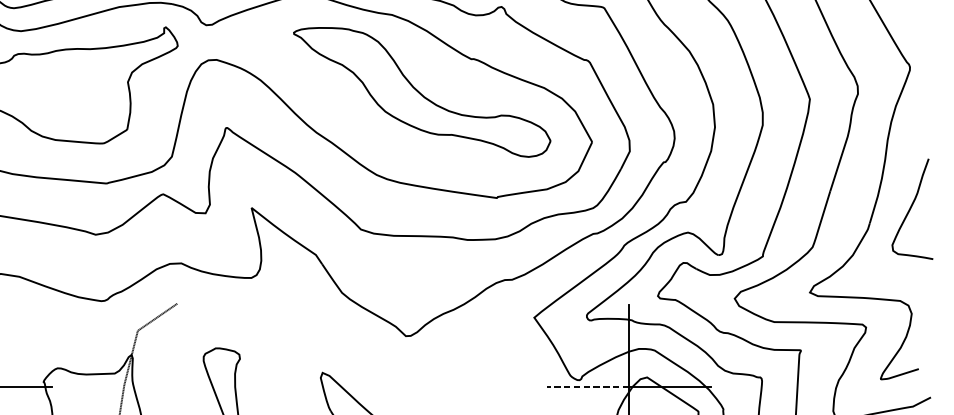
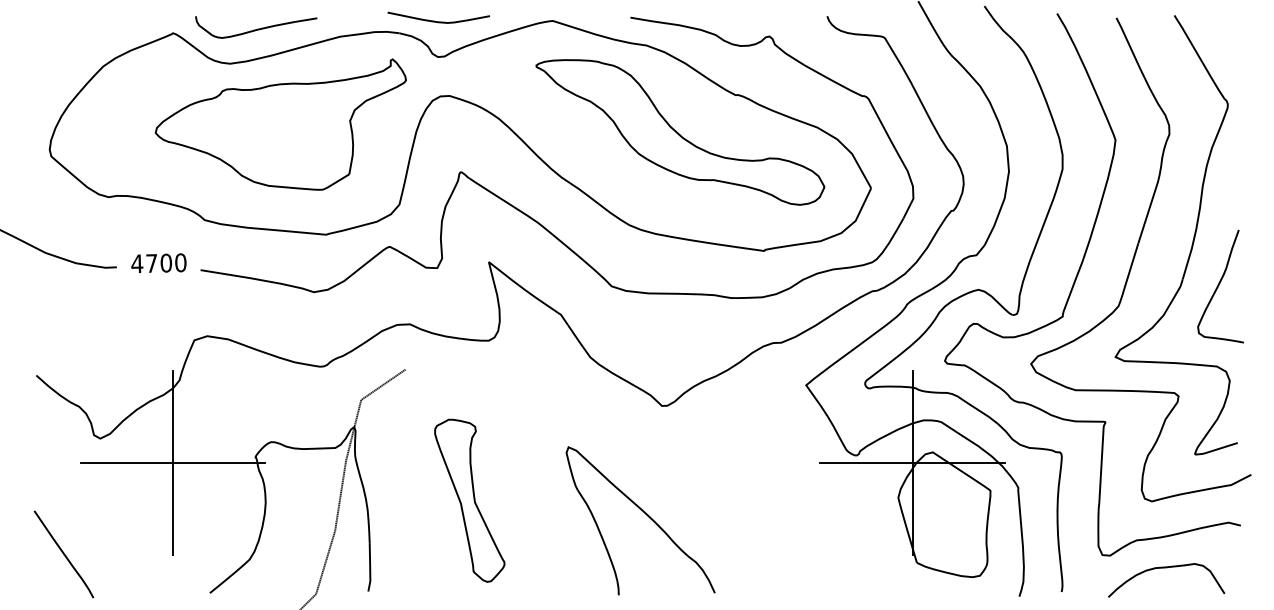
curve: (911, 208) -> (1219, 285), moved
line: (588, 386) -> (866, 462), dashed -> solid

